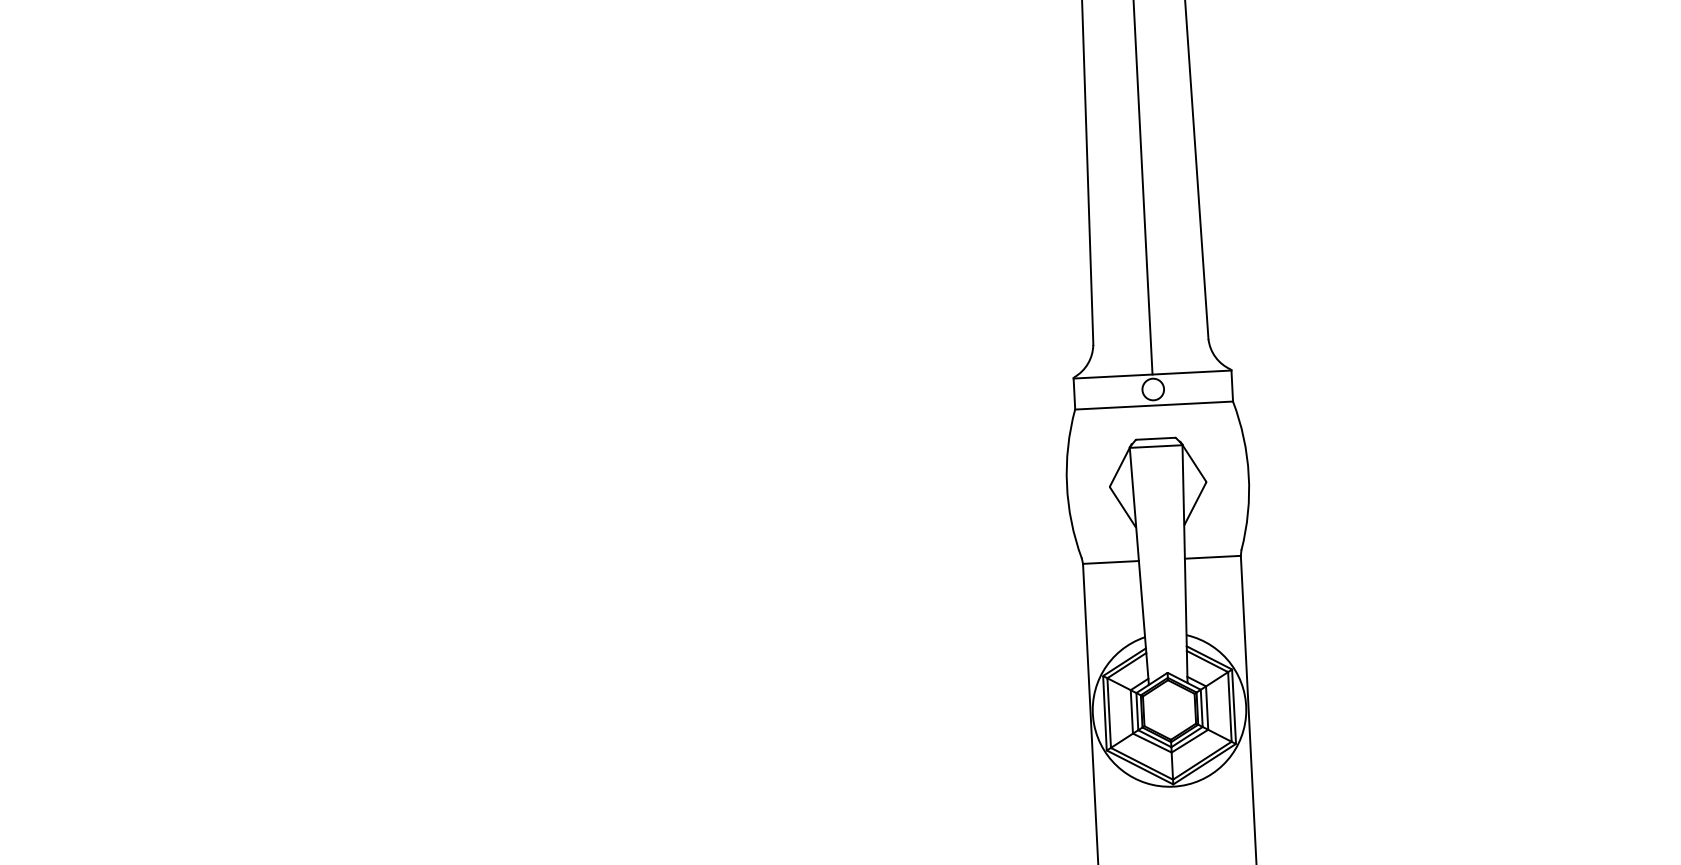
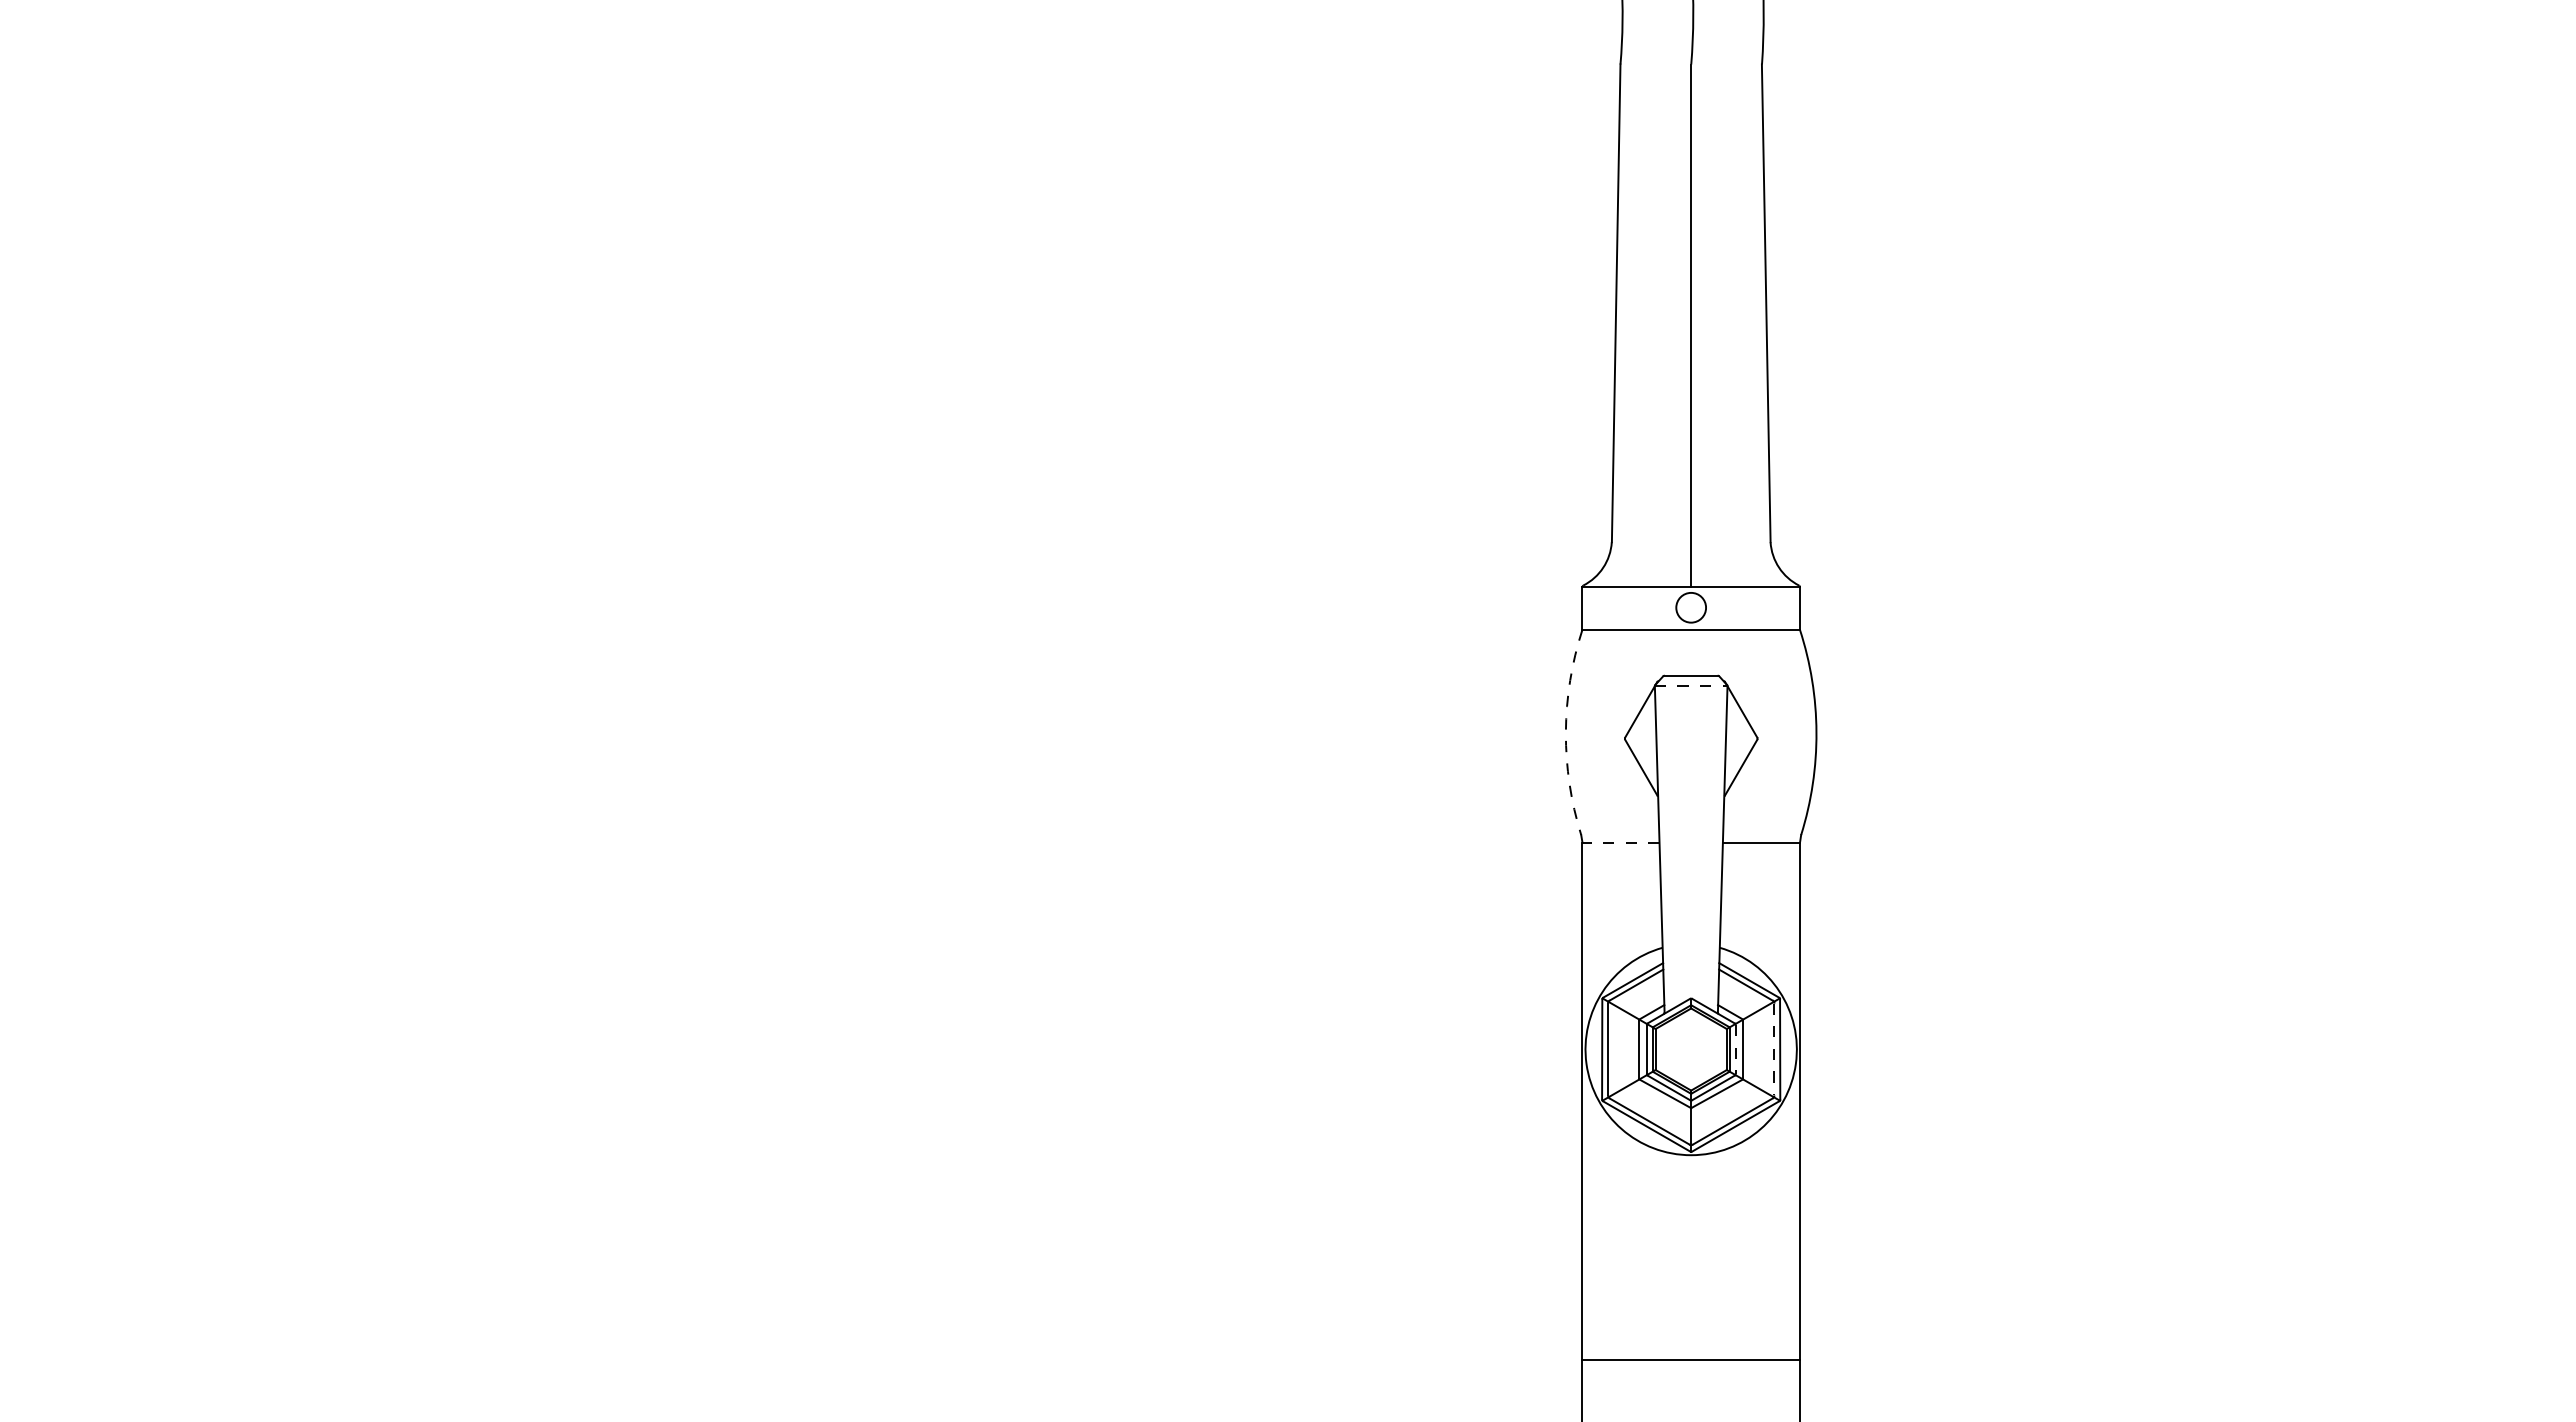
line: (1156, 446) -> (1691, 686), solid -> dashed
arc: (1066, 484) -> (1565, 732), solid -> dashed
line: (1110, 562) -> (1620, 842), solid -> dashed
line: (1229, 706) -> (1774, 1049), solid -> dashed
line: (1201, 709) -> (1735, 1050), solid -> dashed

